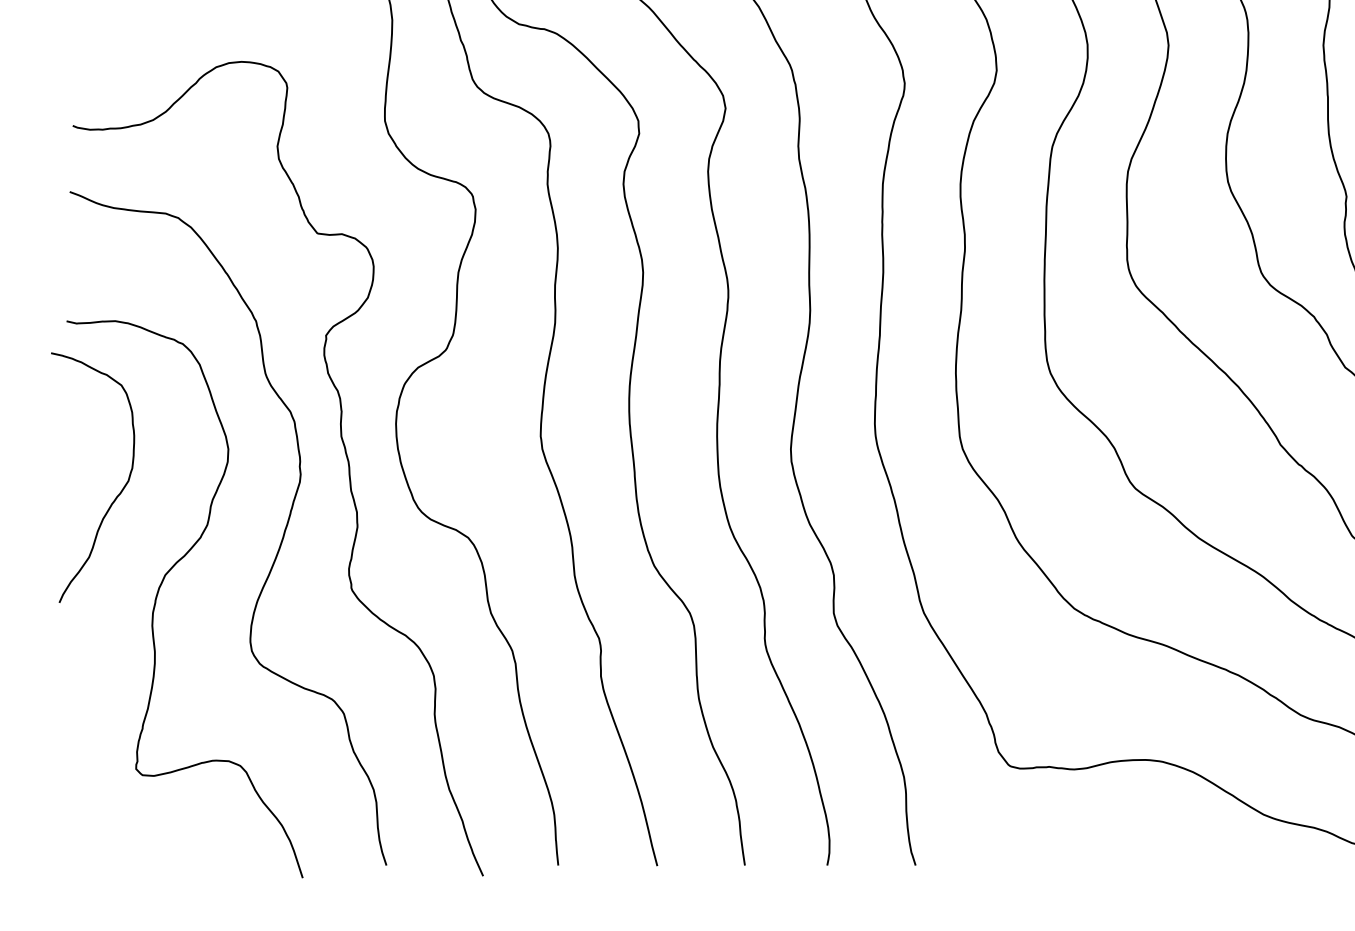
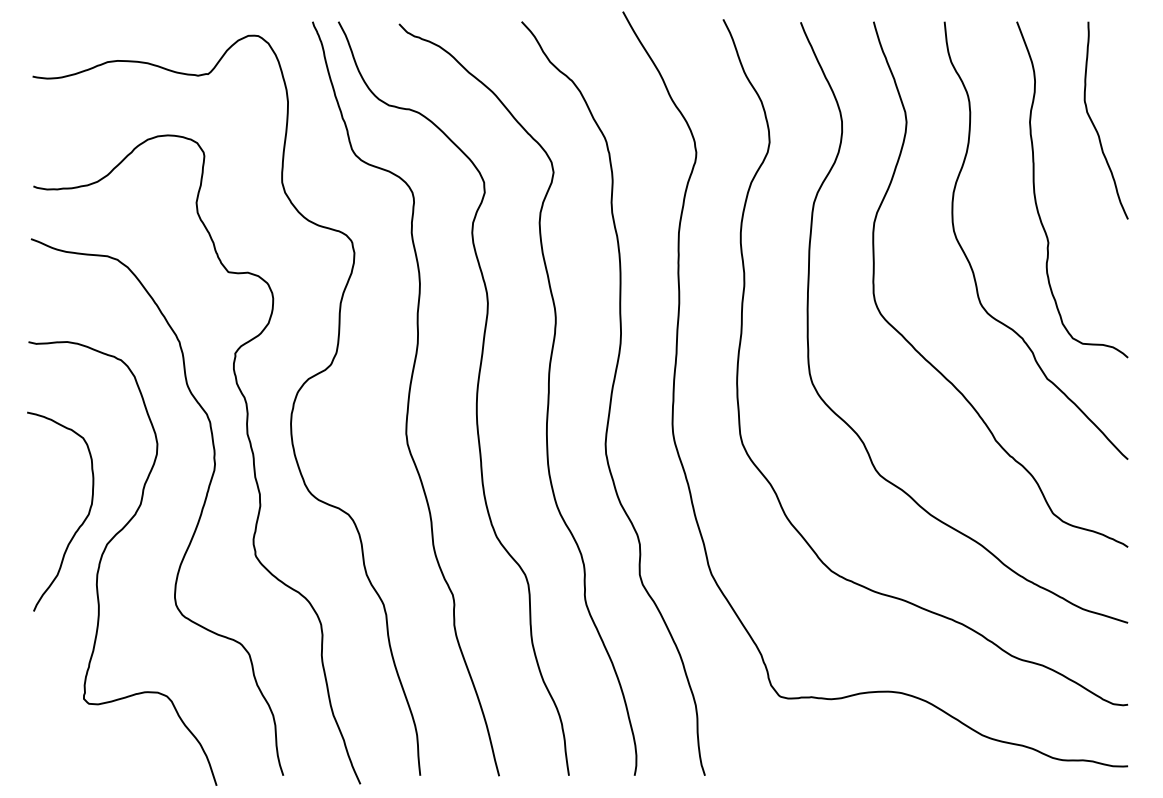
curve: (116, 494) -> (79, 525), moved

